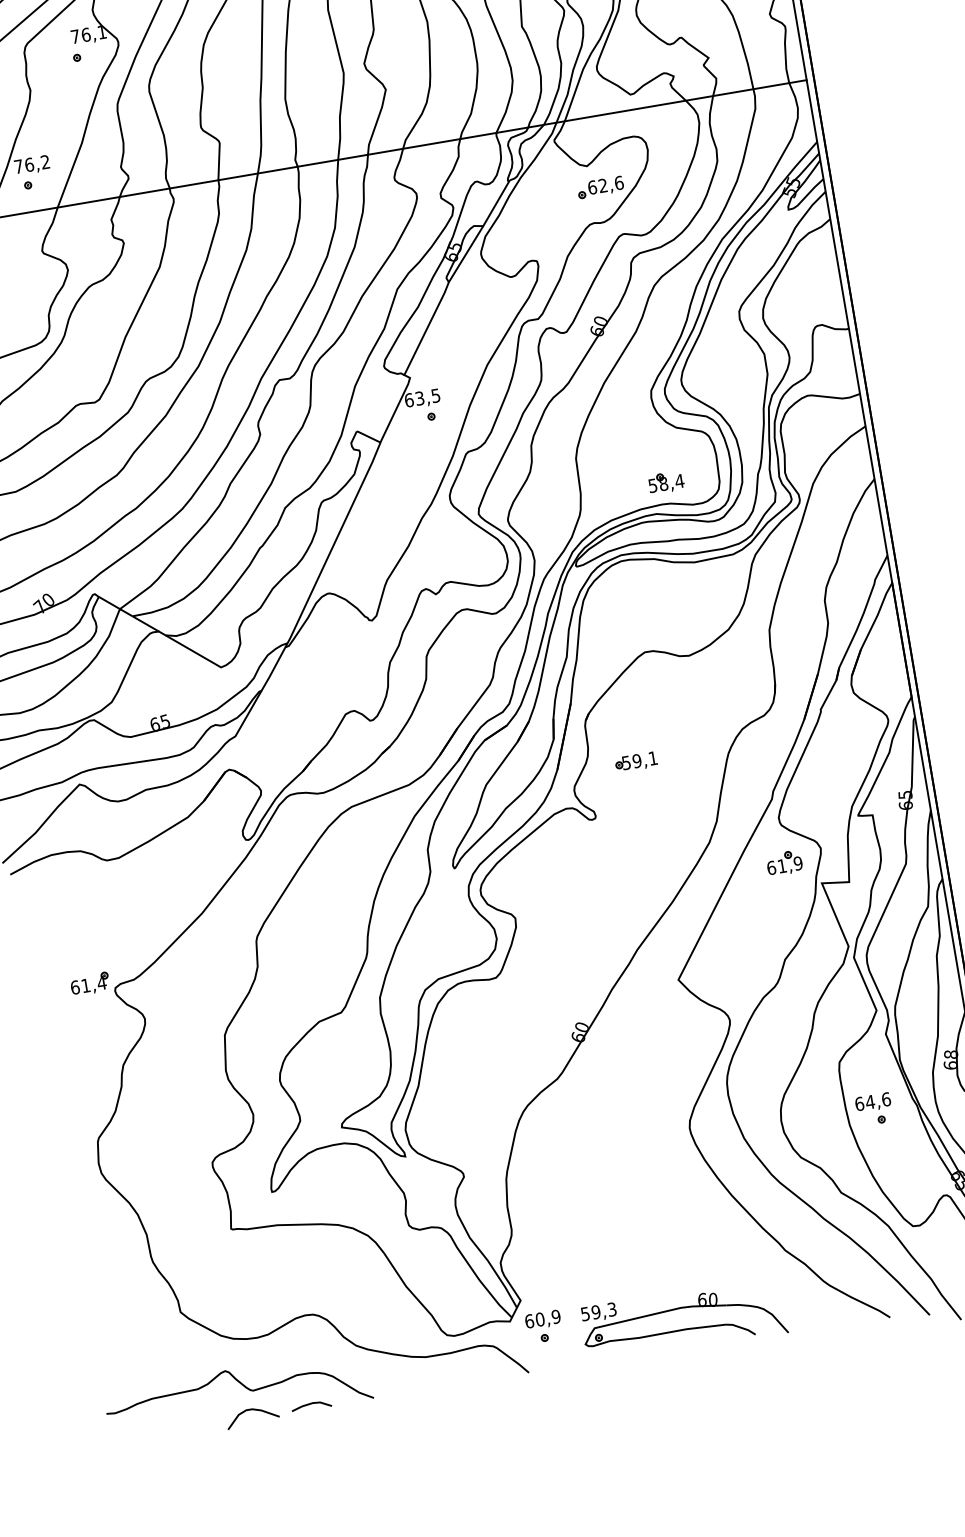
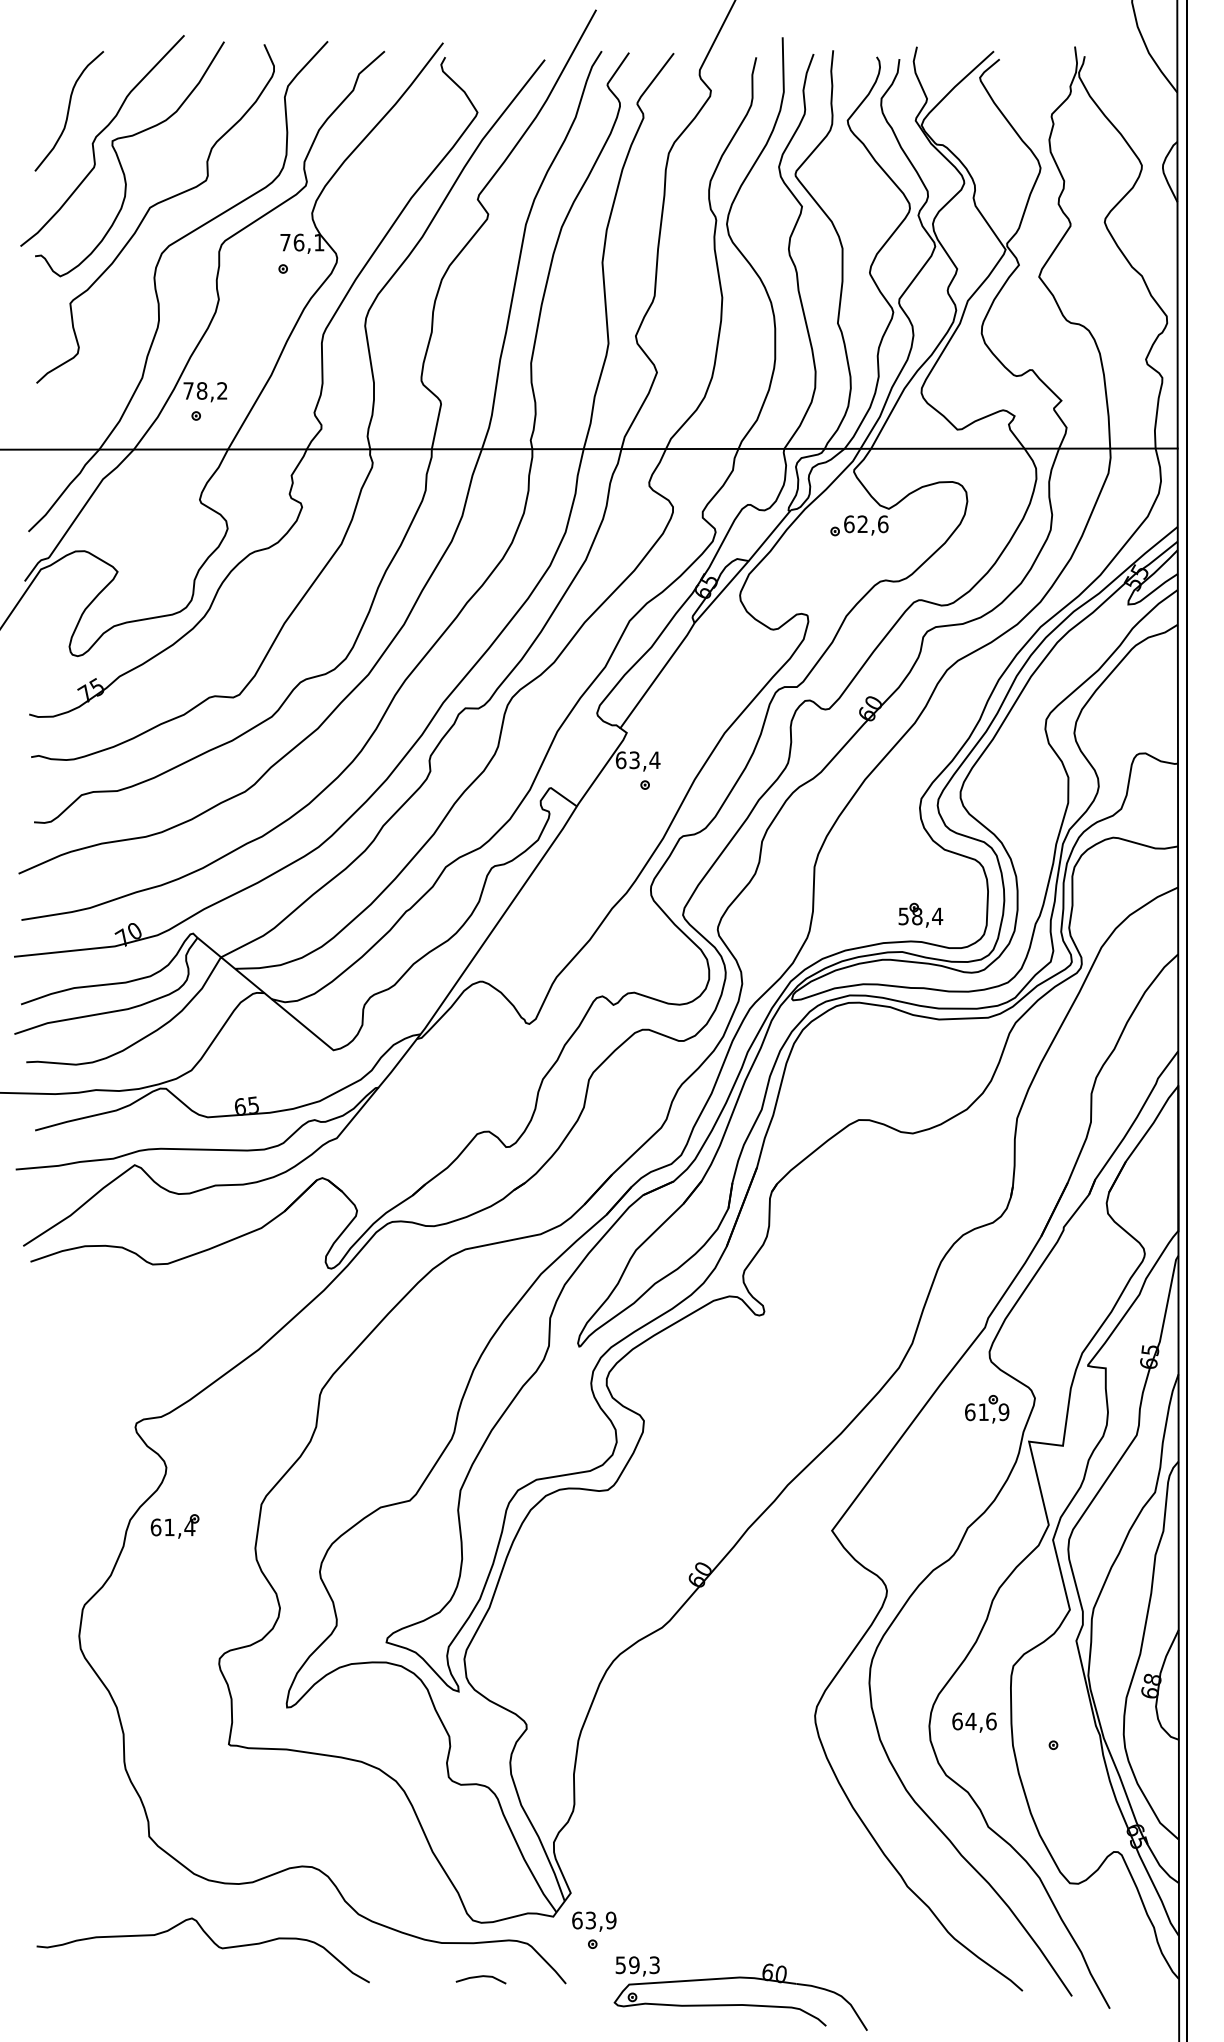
text: (28, 164) -> (201, 390), 76,2 -> 78,2
part: (600, 187) -> (859, 525), moved
text: (435, 396) -> (654, 760), 63,5 -> 63,4
part: (636, 762) -> (825, 1253), removed
part: (89, 984) -> (174, 1526), moved
text: (873, 1102) -> (974, 1722), moved
text: (539, 1319) -> (590, 1920), 60,9 -> 63,9
part: (685, 1329) -> (740, 2004), moved
line: (310, 1404) -> (480, 1977), moved
curve: (252, 1410) -> (217, 1972), removed

